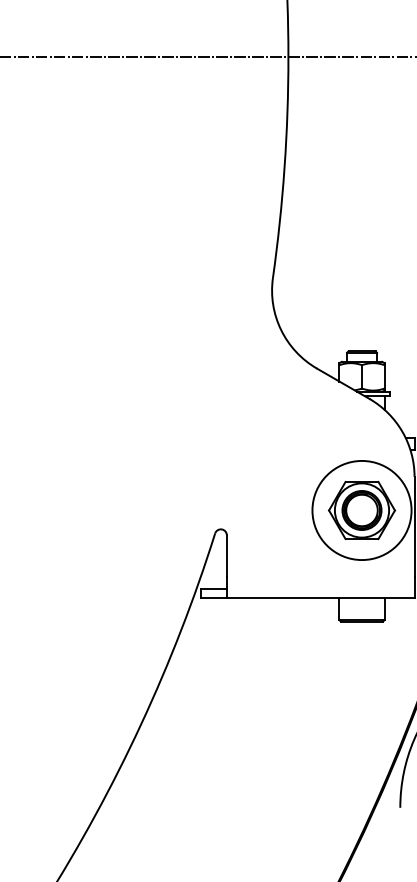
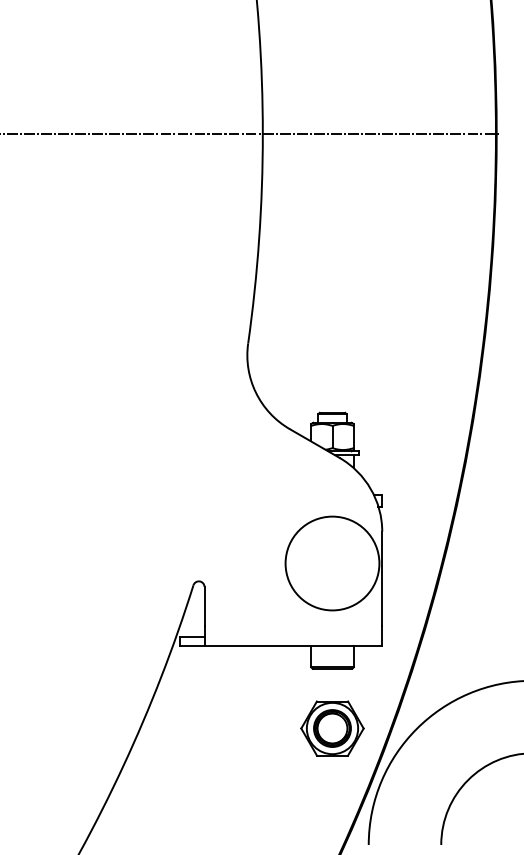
part: (362, 510) -> (332, 728), moved

